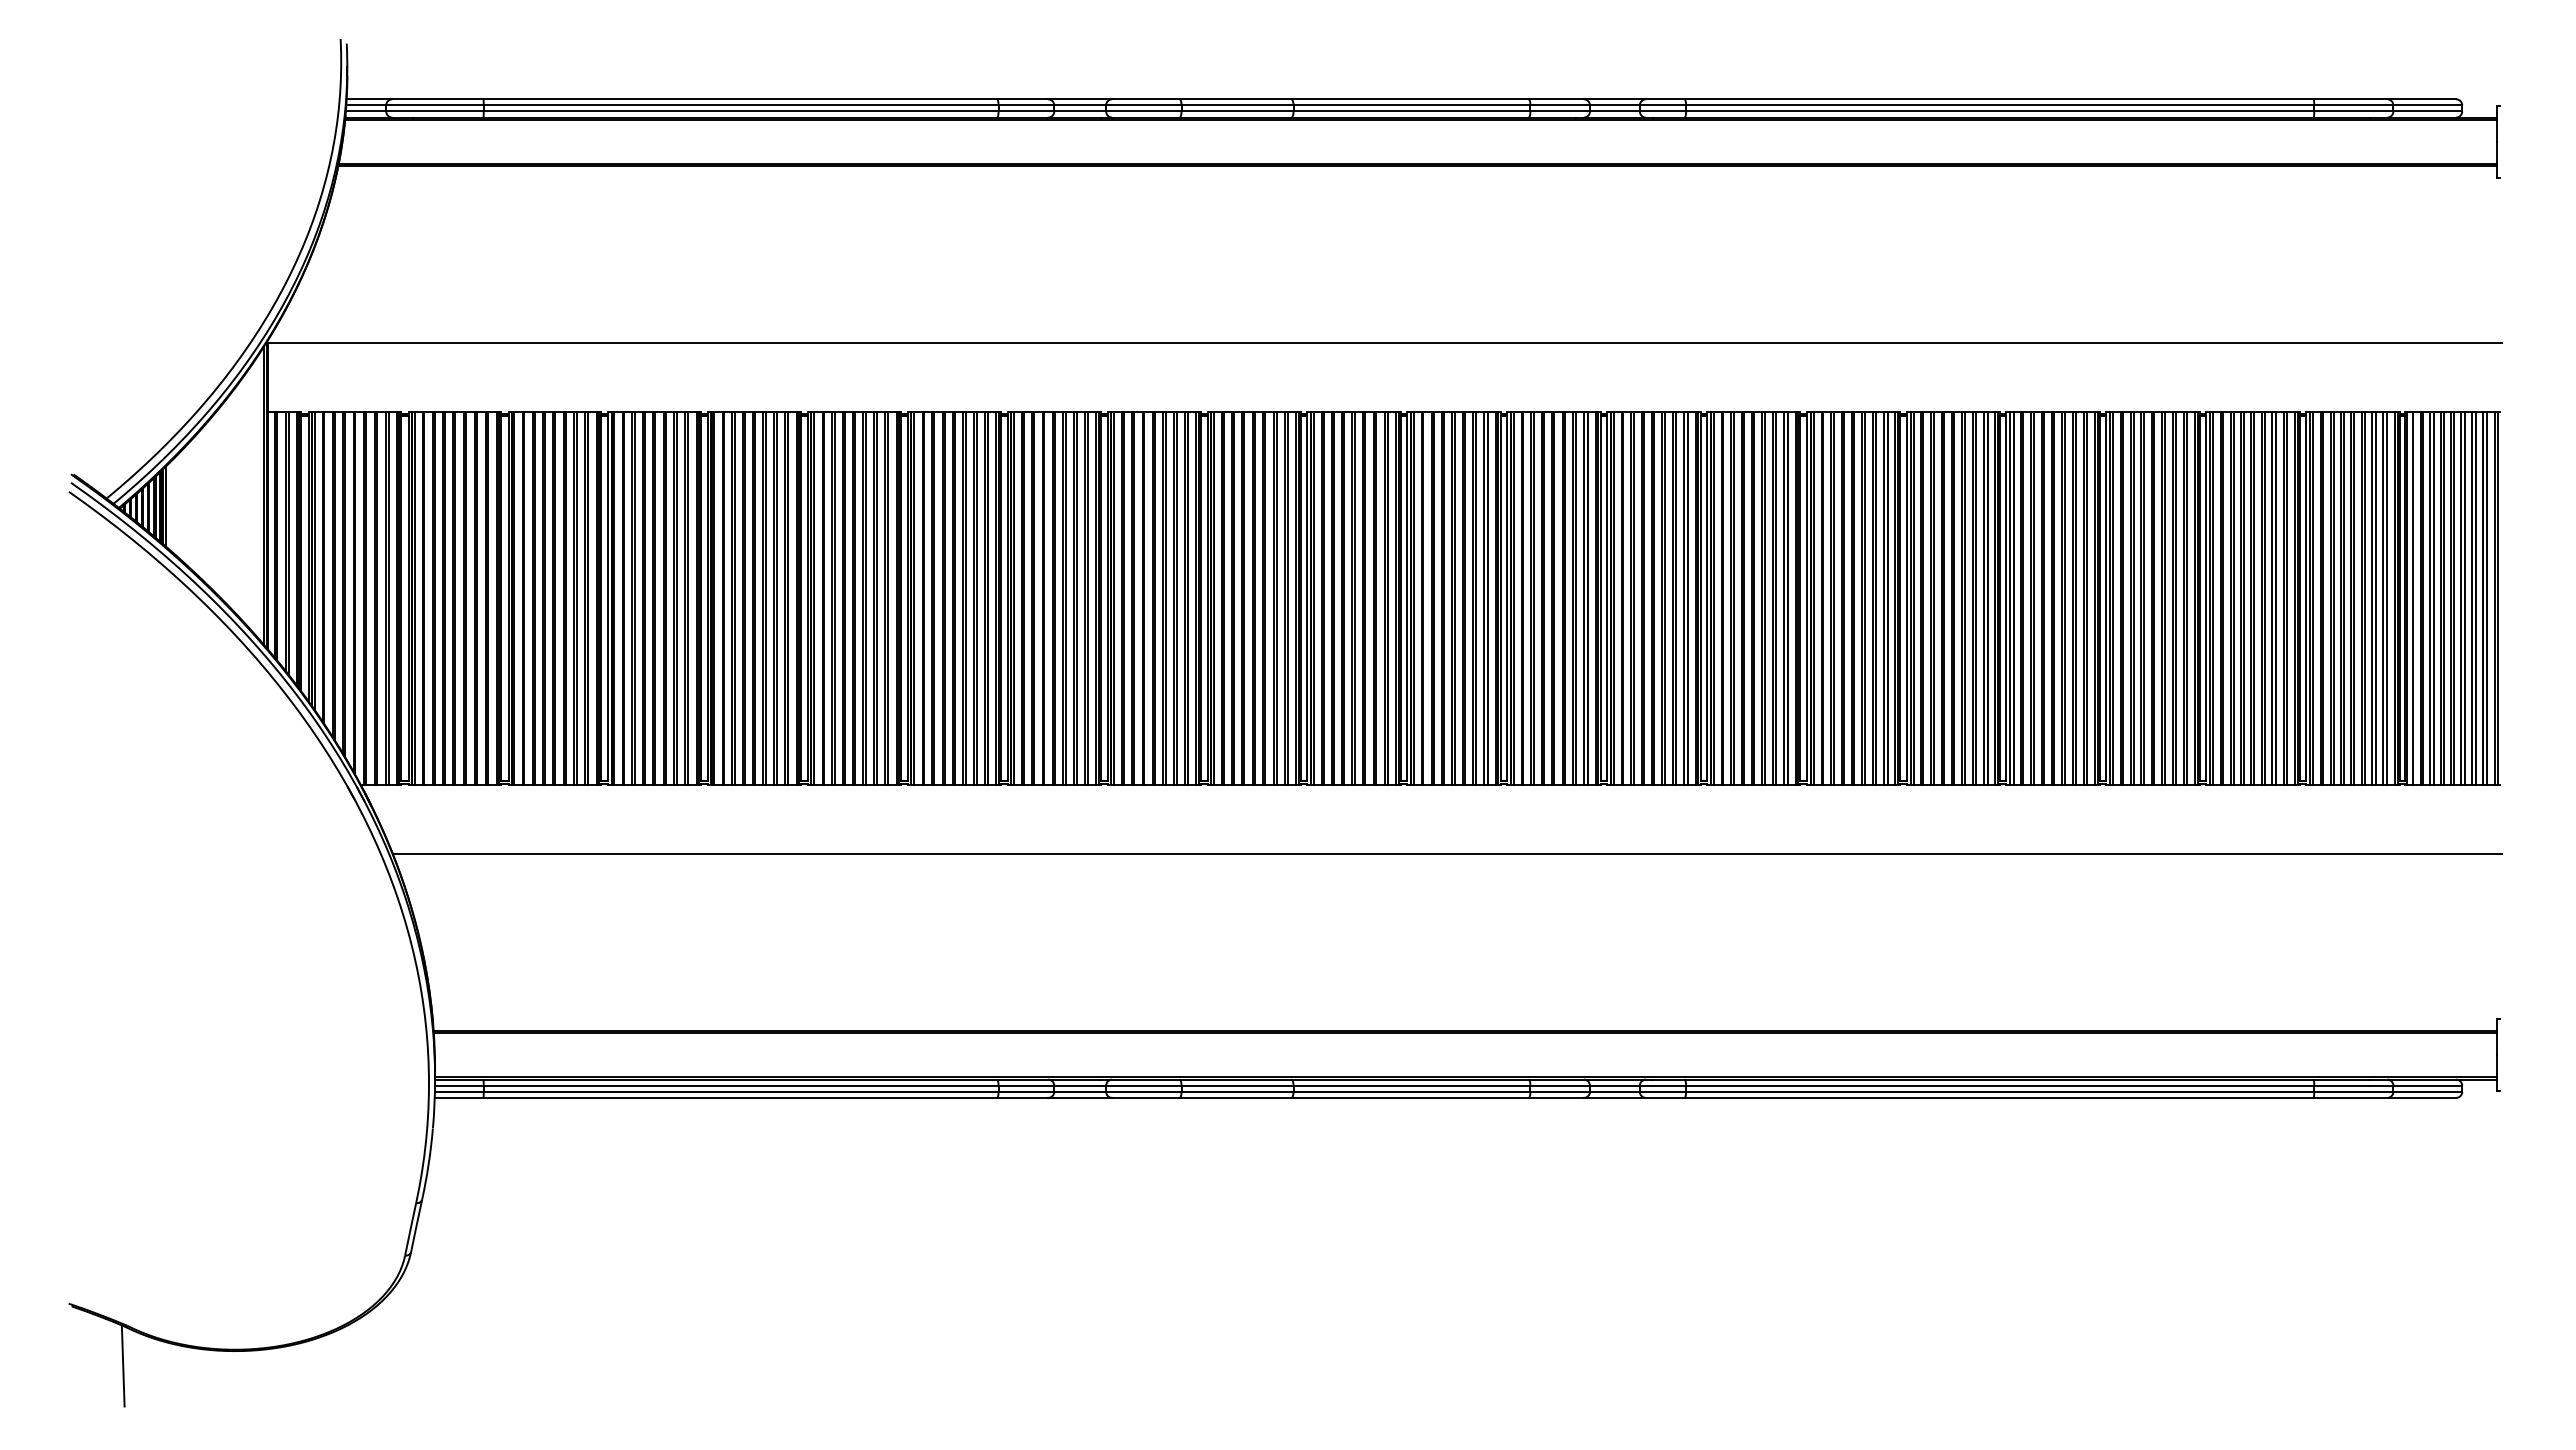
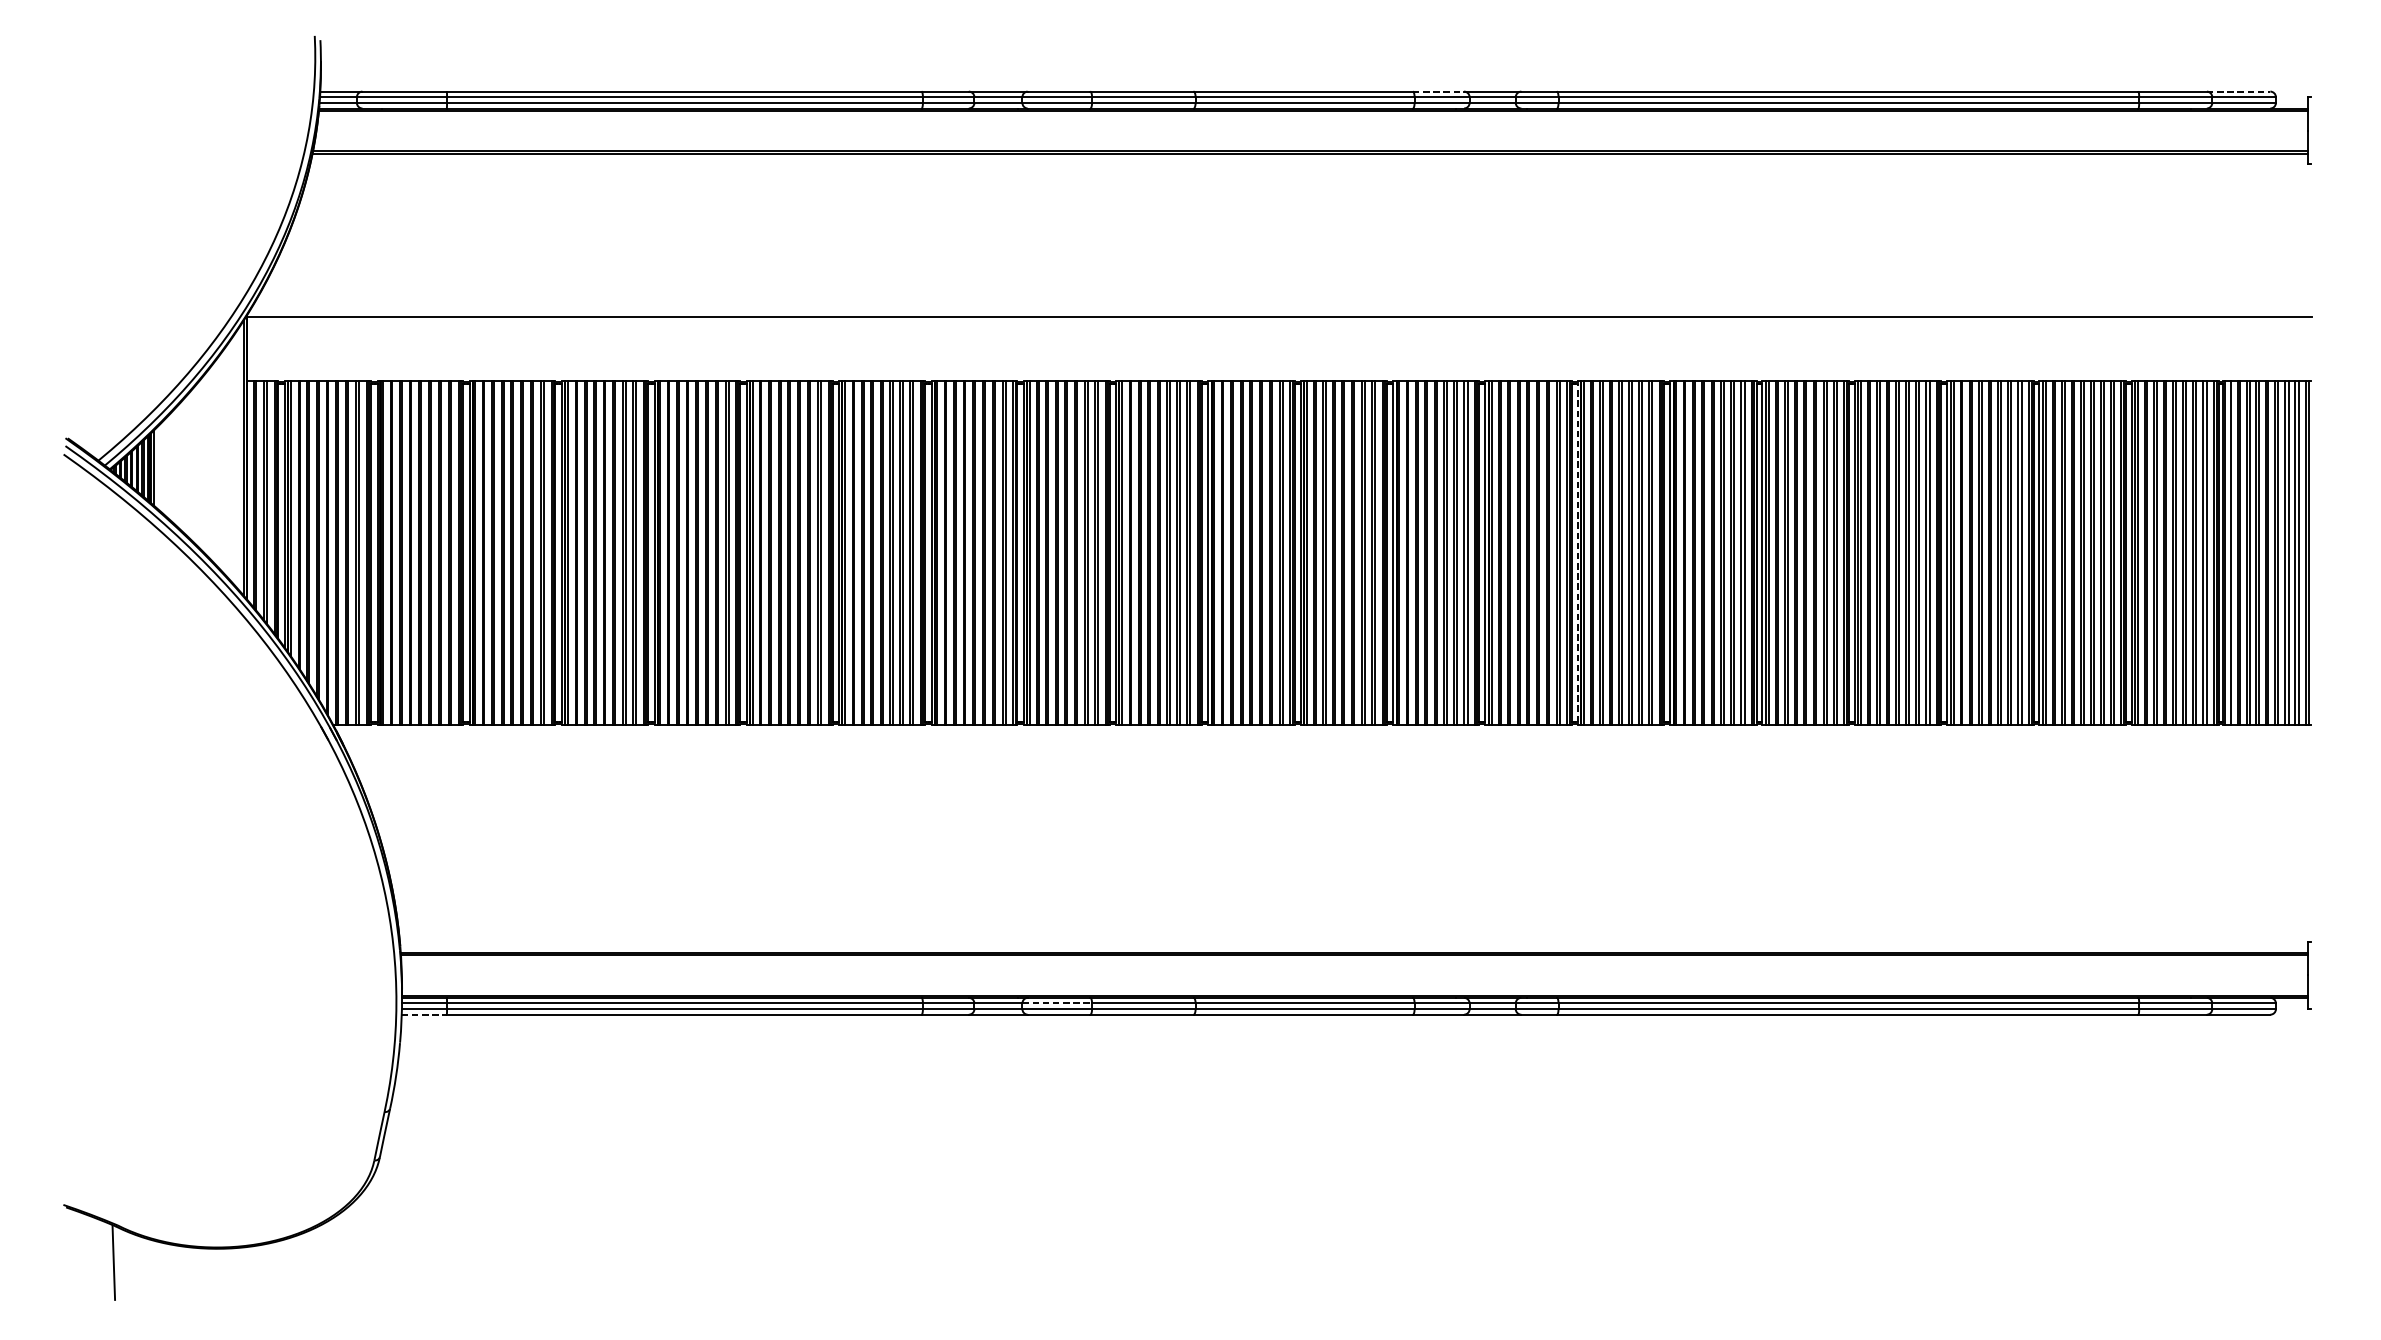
line: (1556, 99) -> (1438, 91), solid -> dashed
line: (2422, 99) -> (2239, 91), solid -> dashed
line: (1706, 598) -> (1577, 553), solid -> dashed
line: (1447, 854) -> (1337, 789), removed
line: (1143, 1085) -> (1056, 1003), solid -> dashed
line: (459, 1097) -> (424, 1014), solid -> dashed

